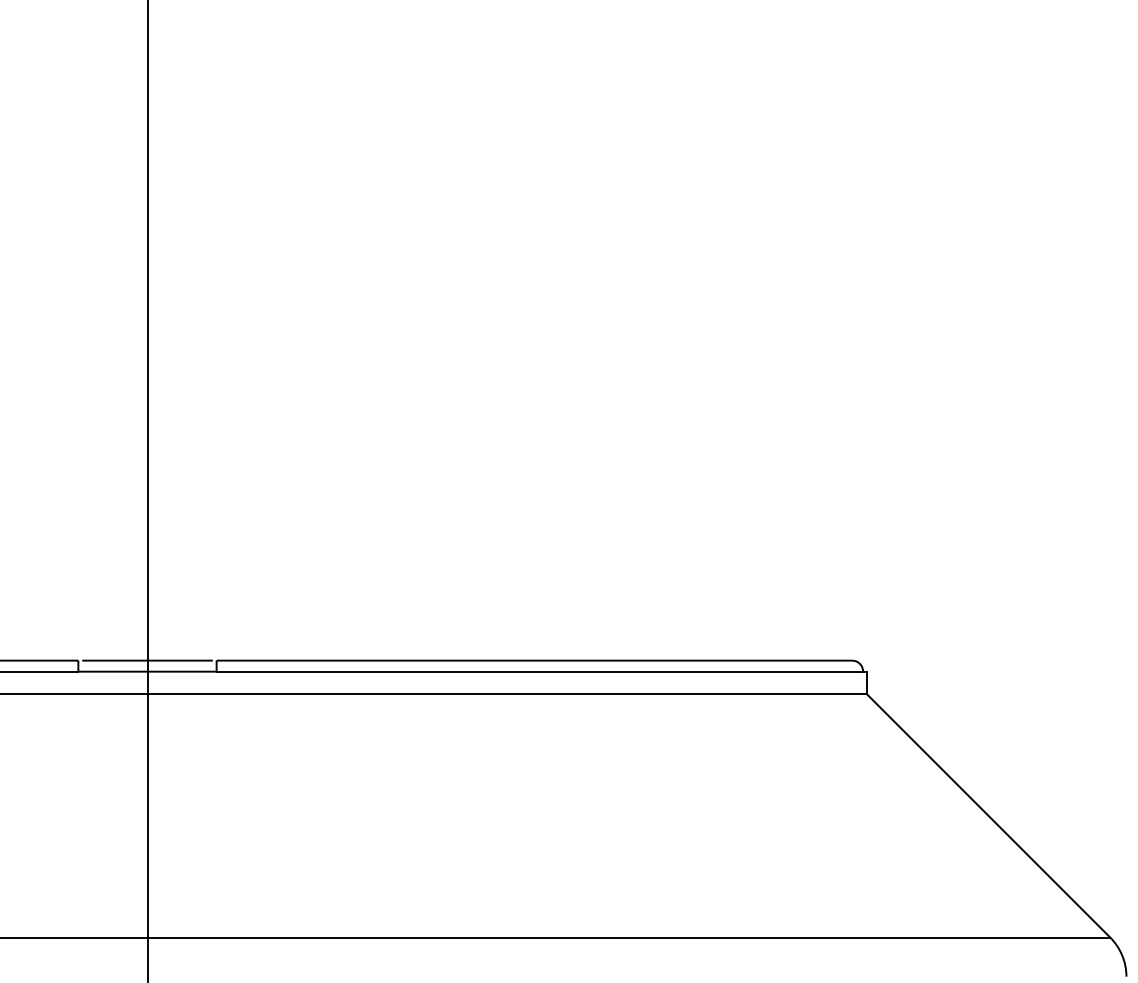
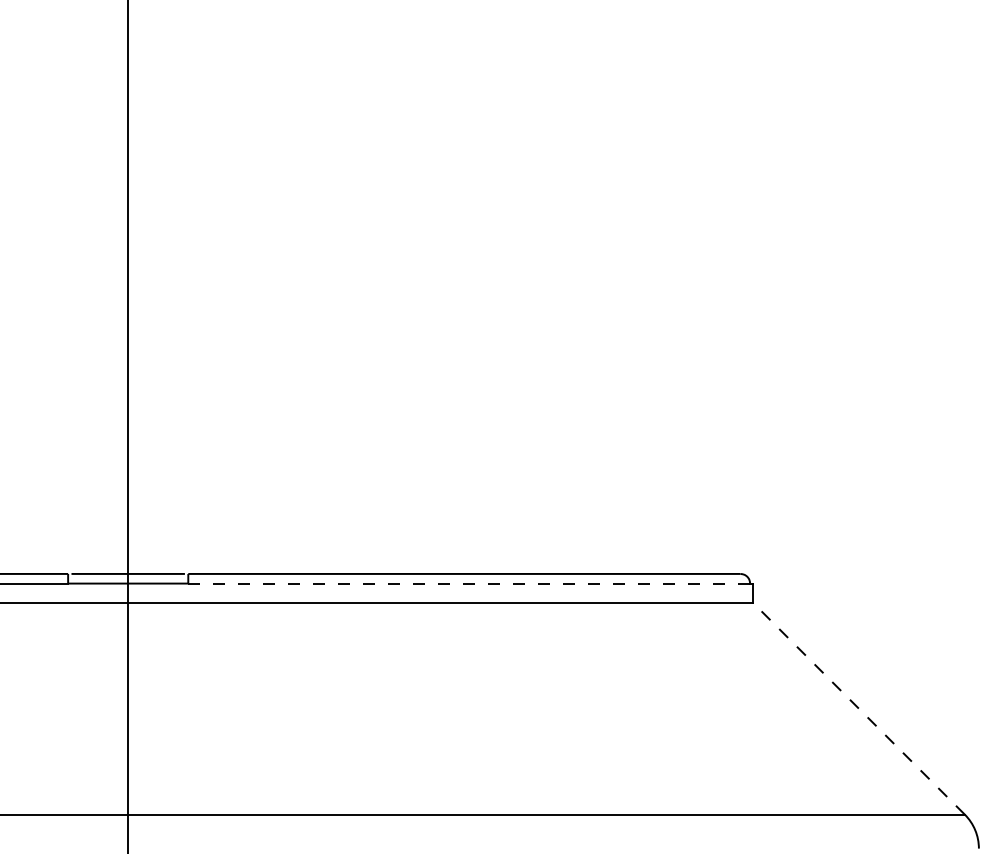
line: (539, 671) -> (468, 583), solid -> dashed
line: (988, 815) -> (859, 708), solid -> dashed

